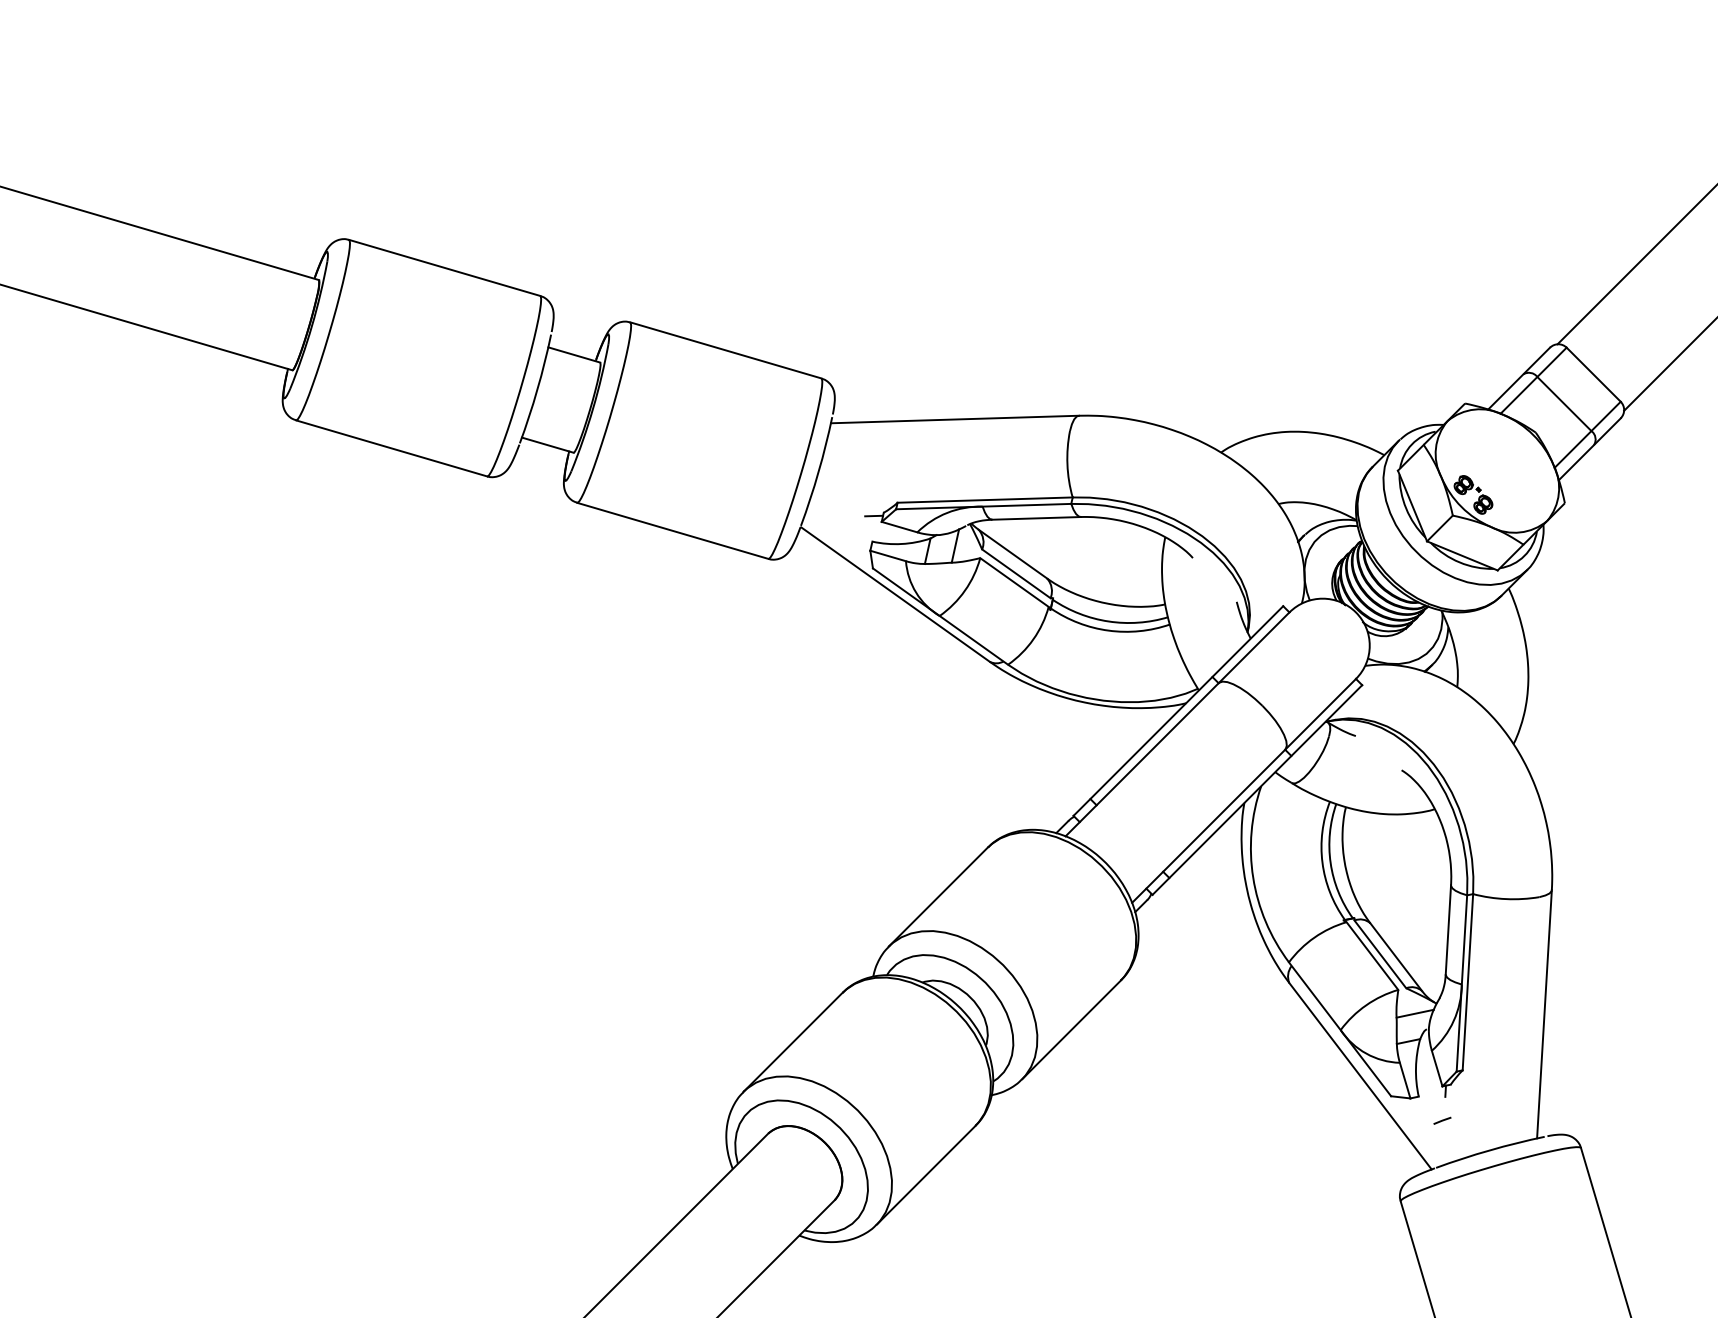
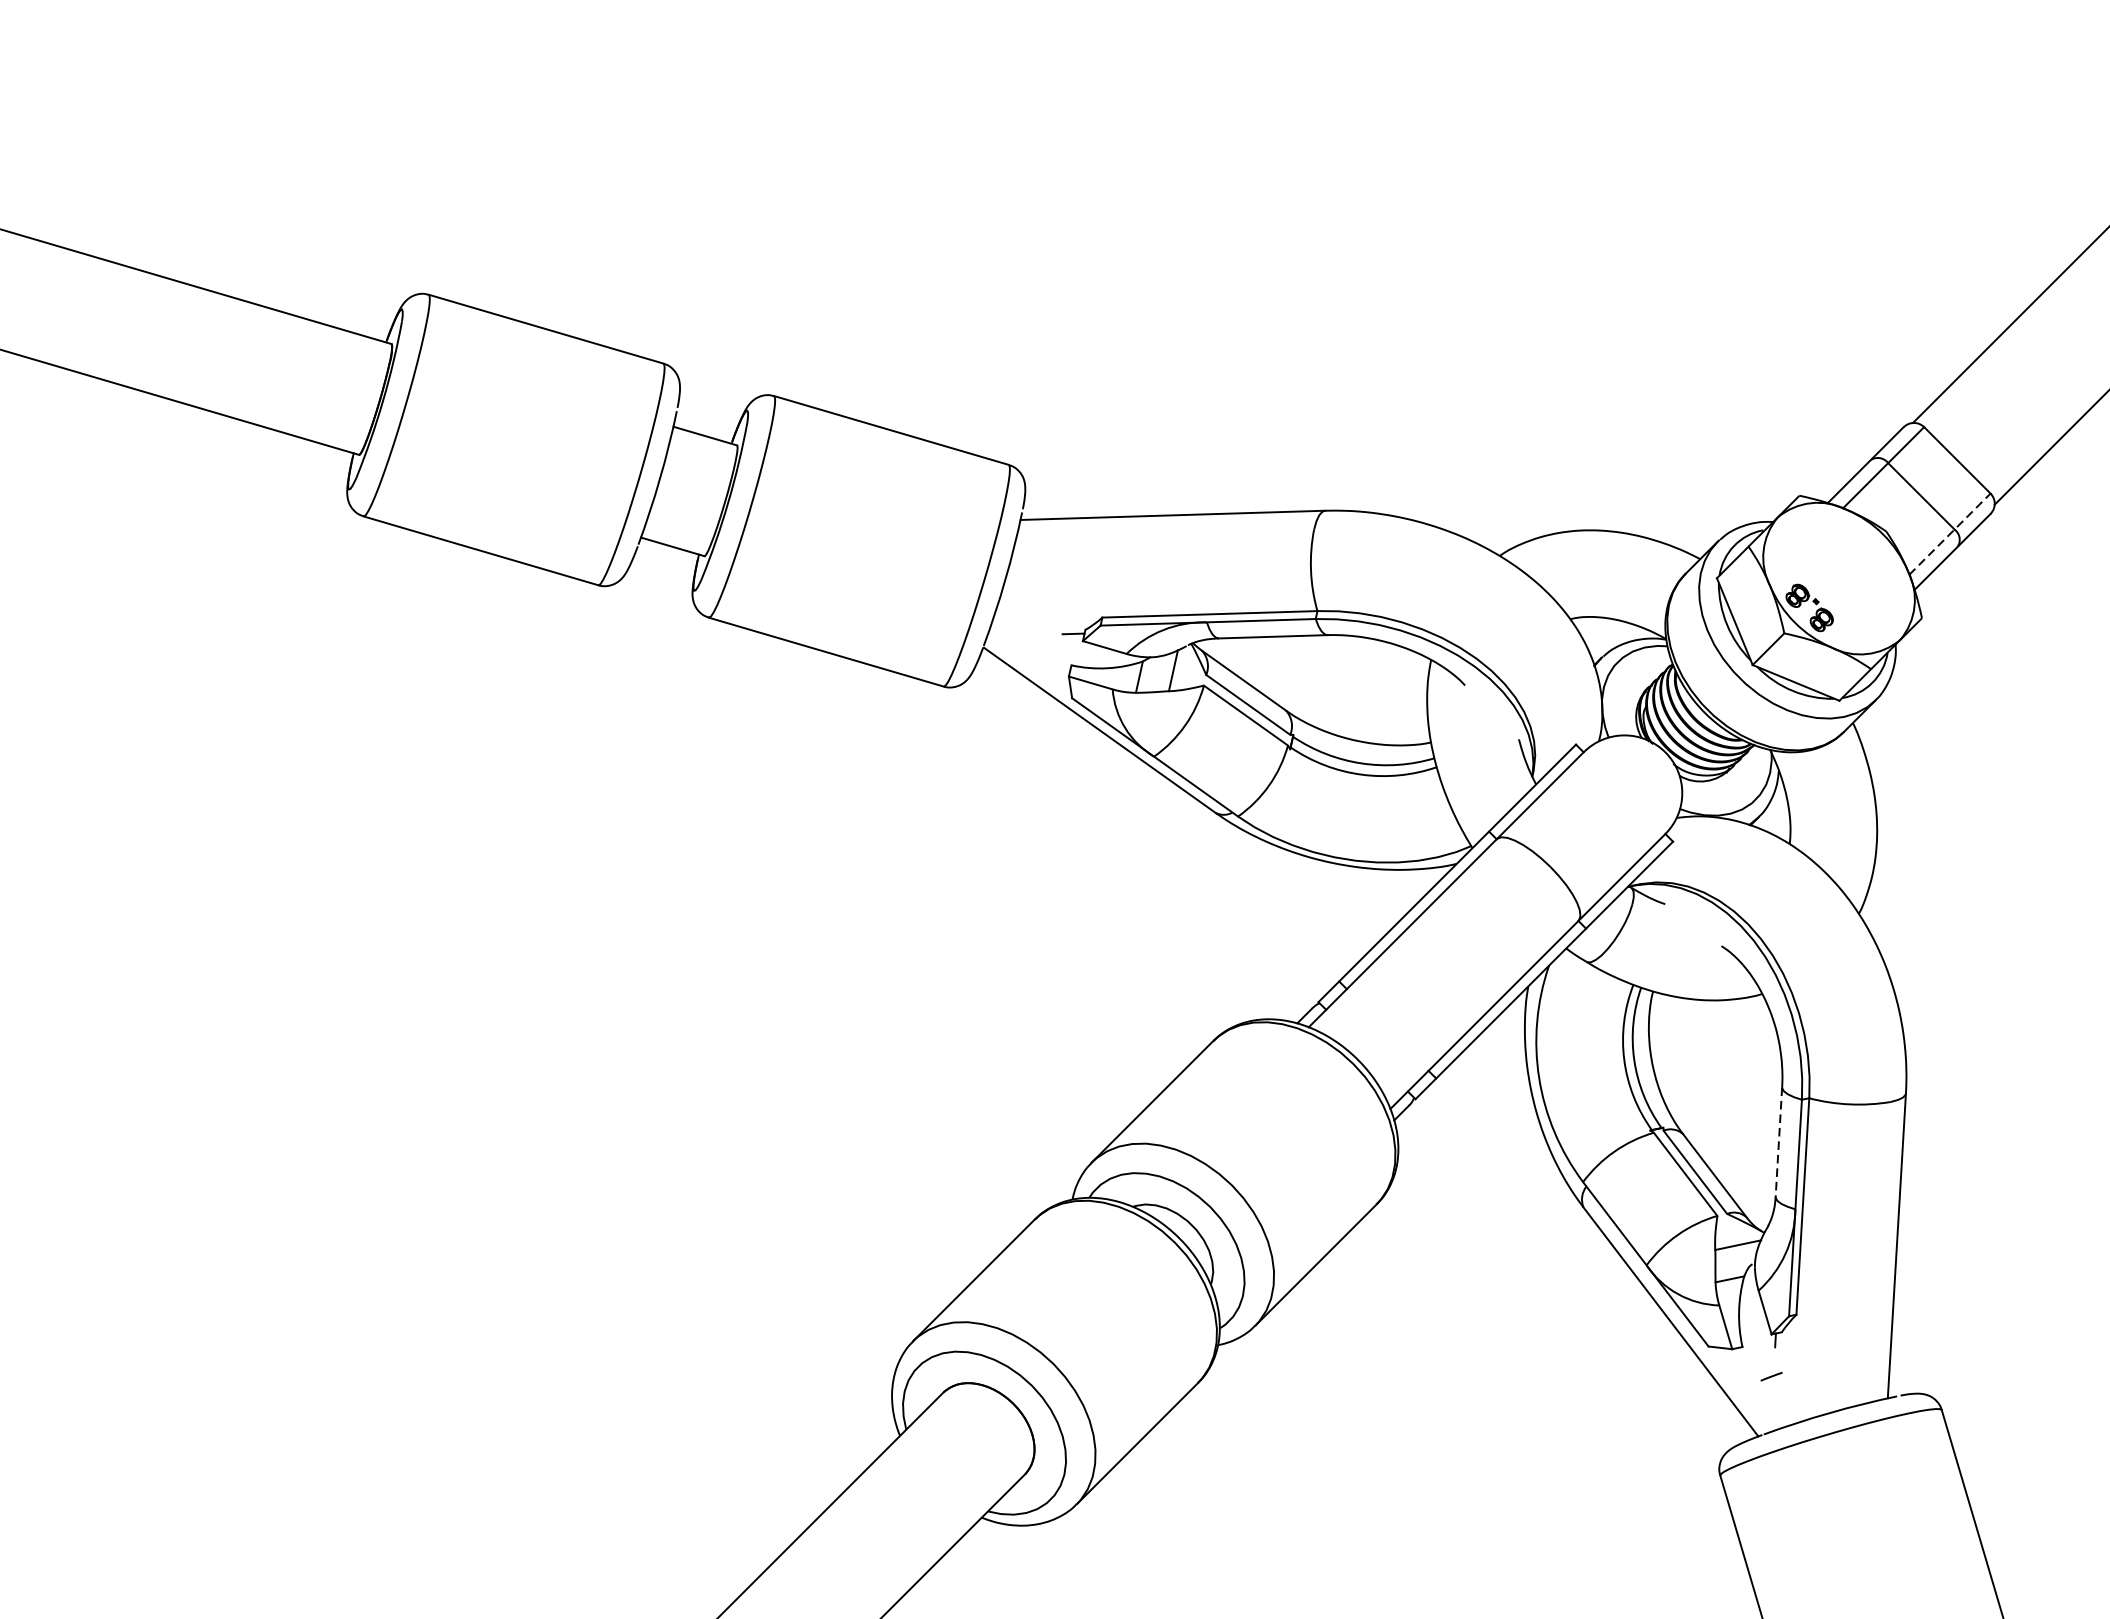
line: (1587, 434) -> (1949, 533), solid -> dashed
line: (1448, 929) -> (1779, 1141), solid -> dashed

